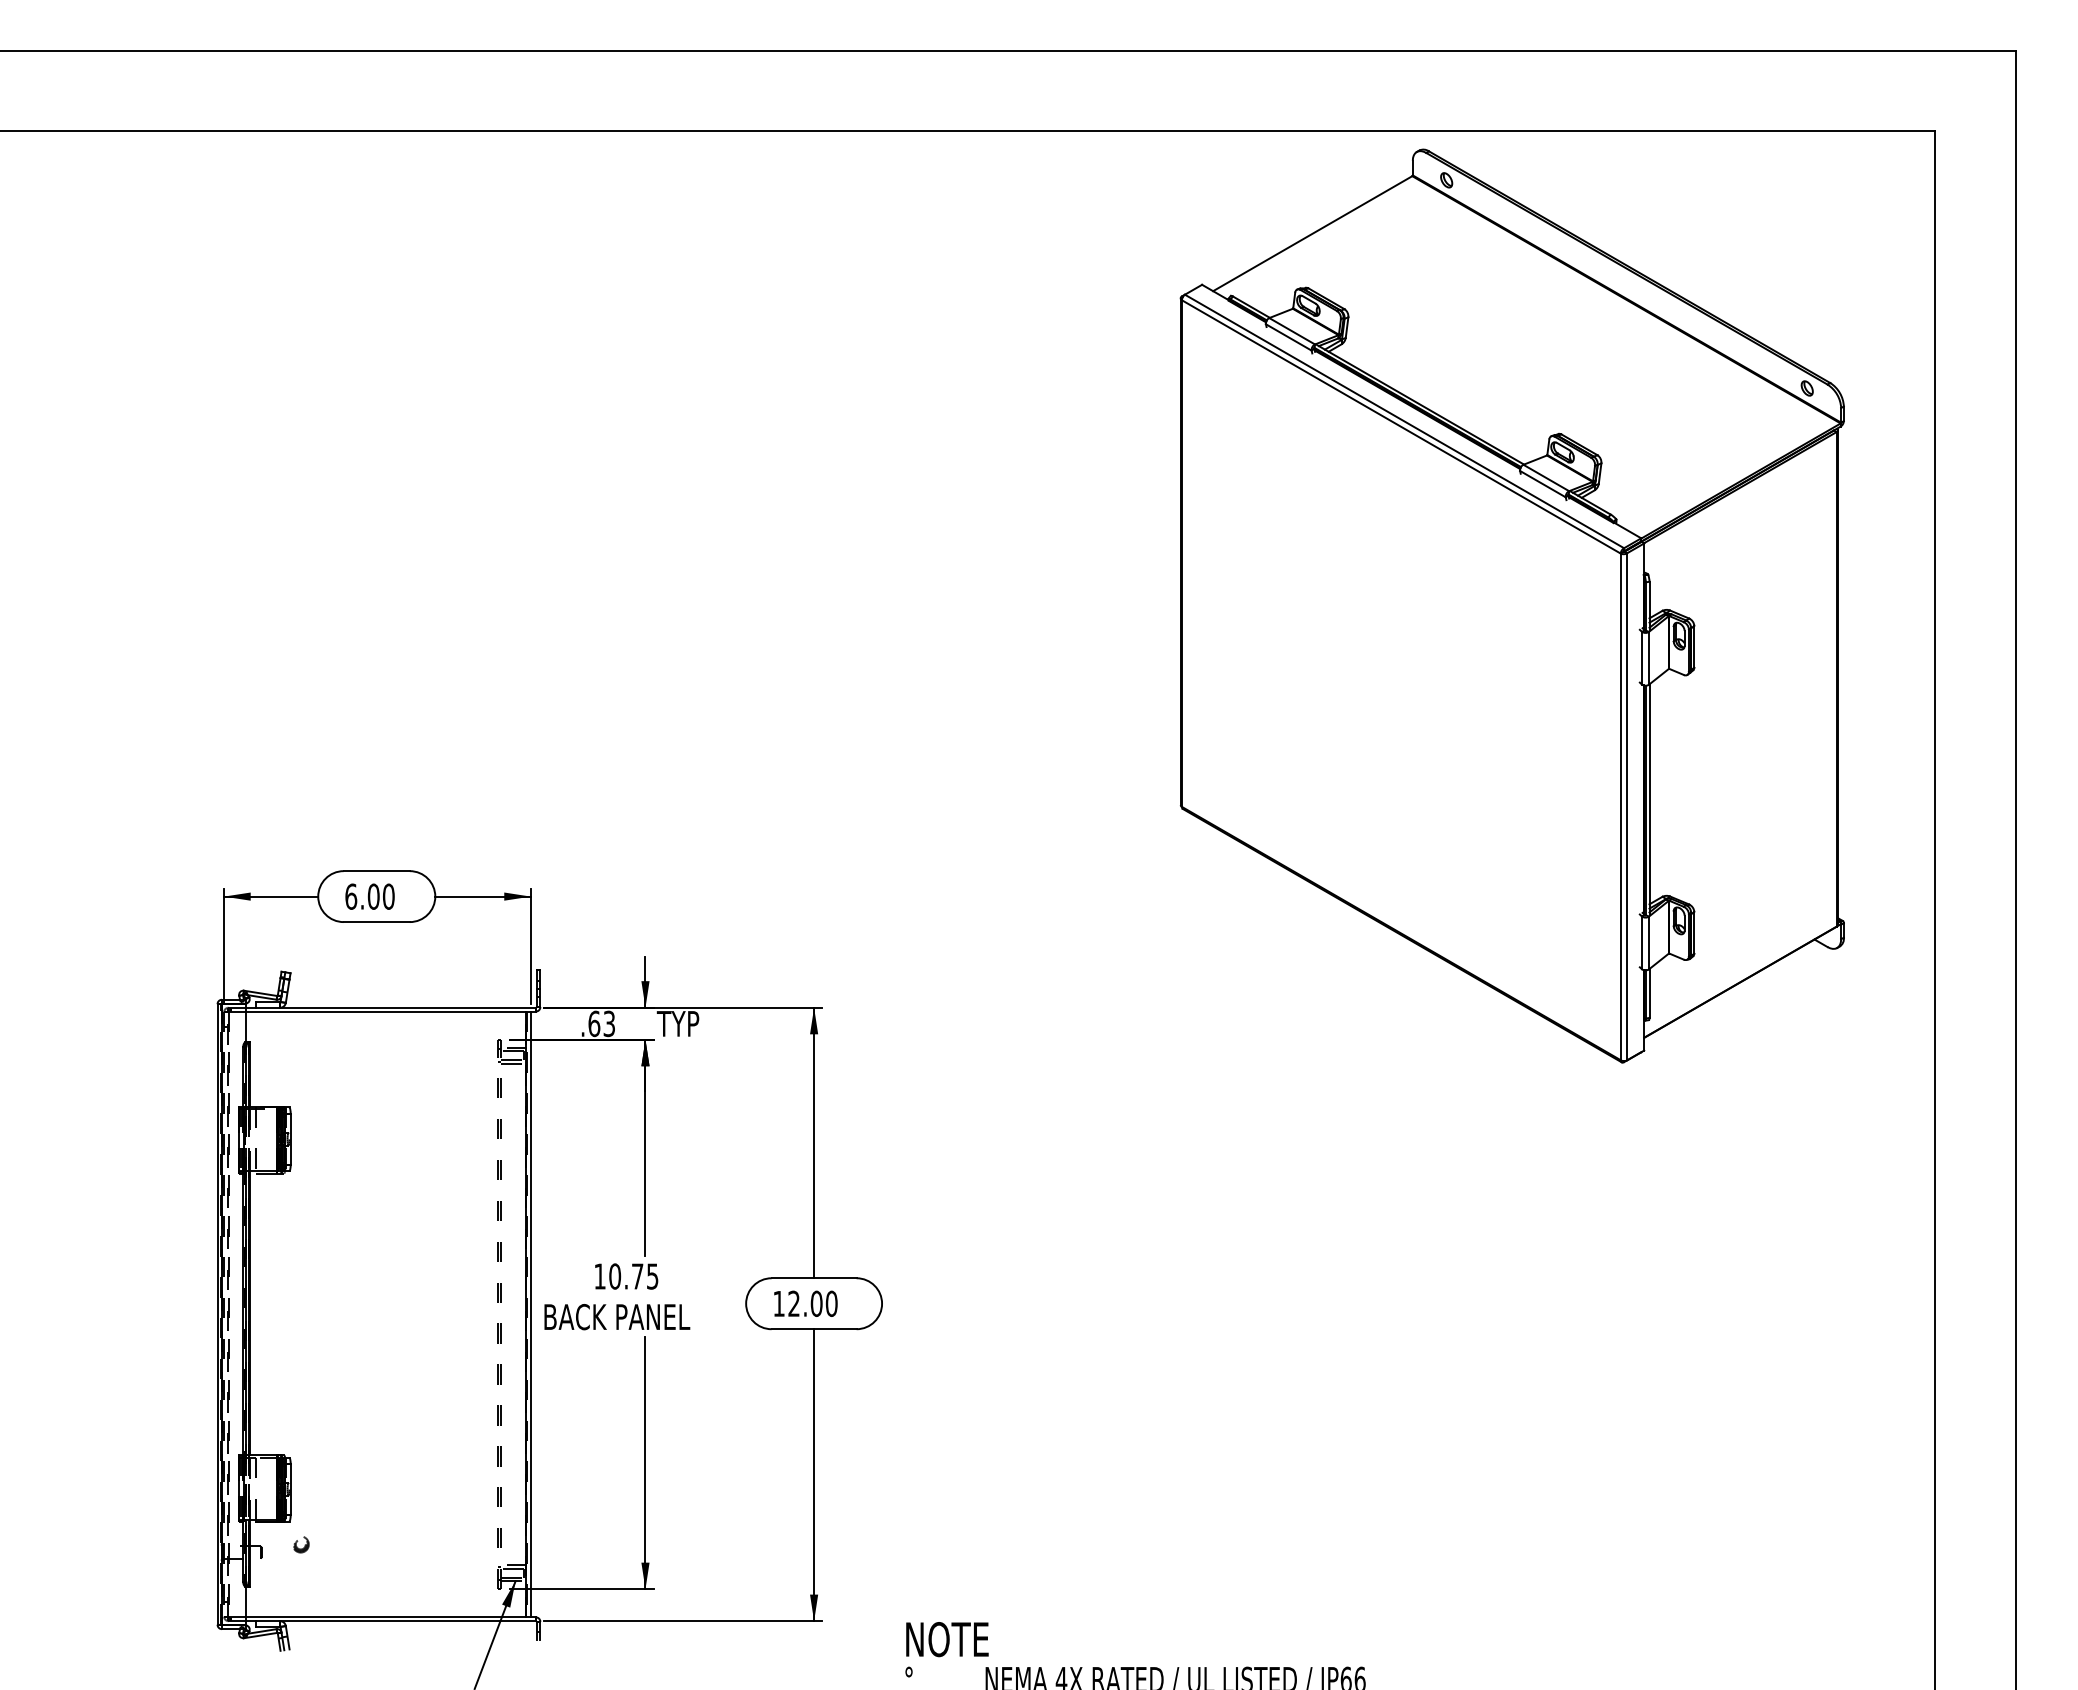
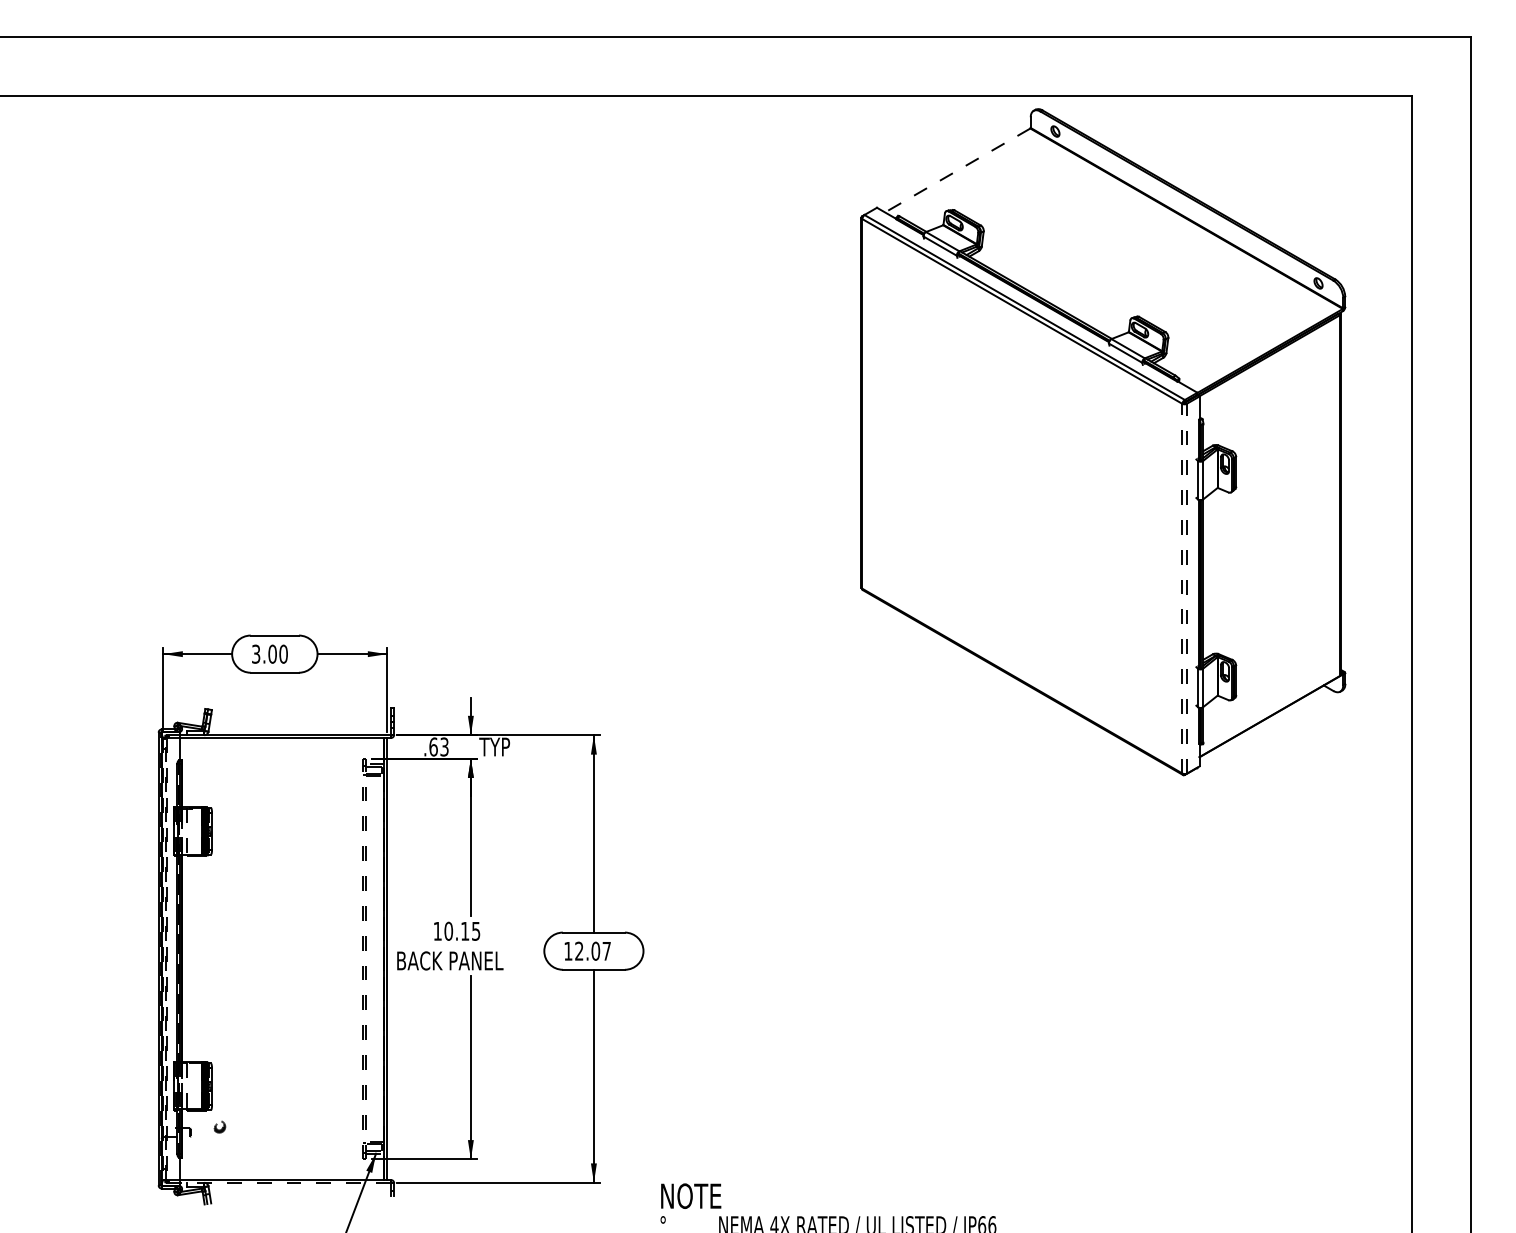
line: (1312, 233) -> (957, 170), solid -> dashed
line: (1620, 806) -> (1182, 588), solid -> dashed
line: (1627, 806) -> (1187, 588), solid -> dashed
text: (351, 896) -> (256, 654), 6.00 -> 3.00
text: (637, 1276) -> (465, 931), 10.75 -> 10.15
text: (831, 1303) -> (606, 951), 12.00 -> 12.07
line: (391, 1621) -> (285, 1183), solid -> dashed

